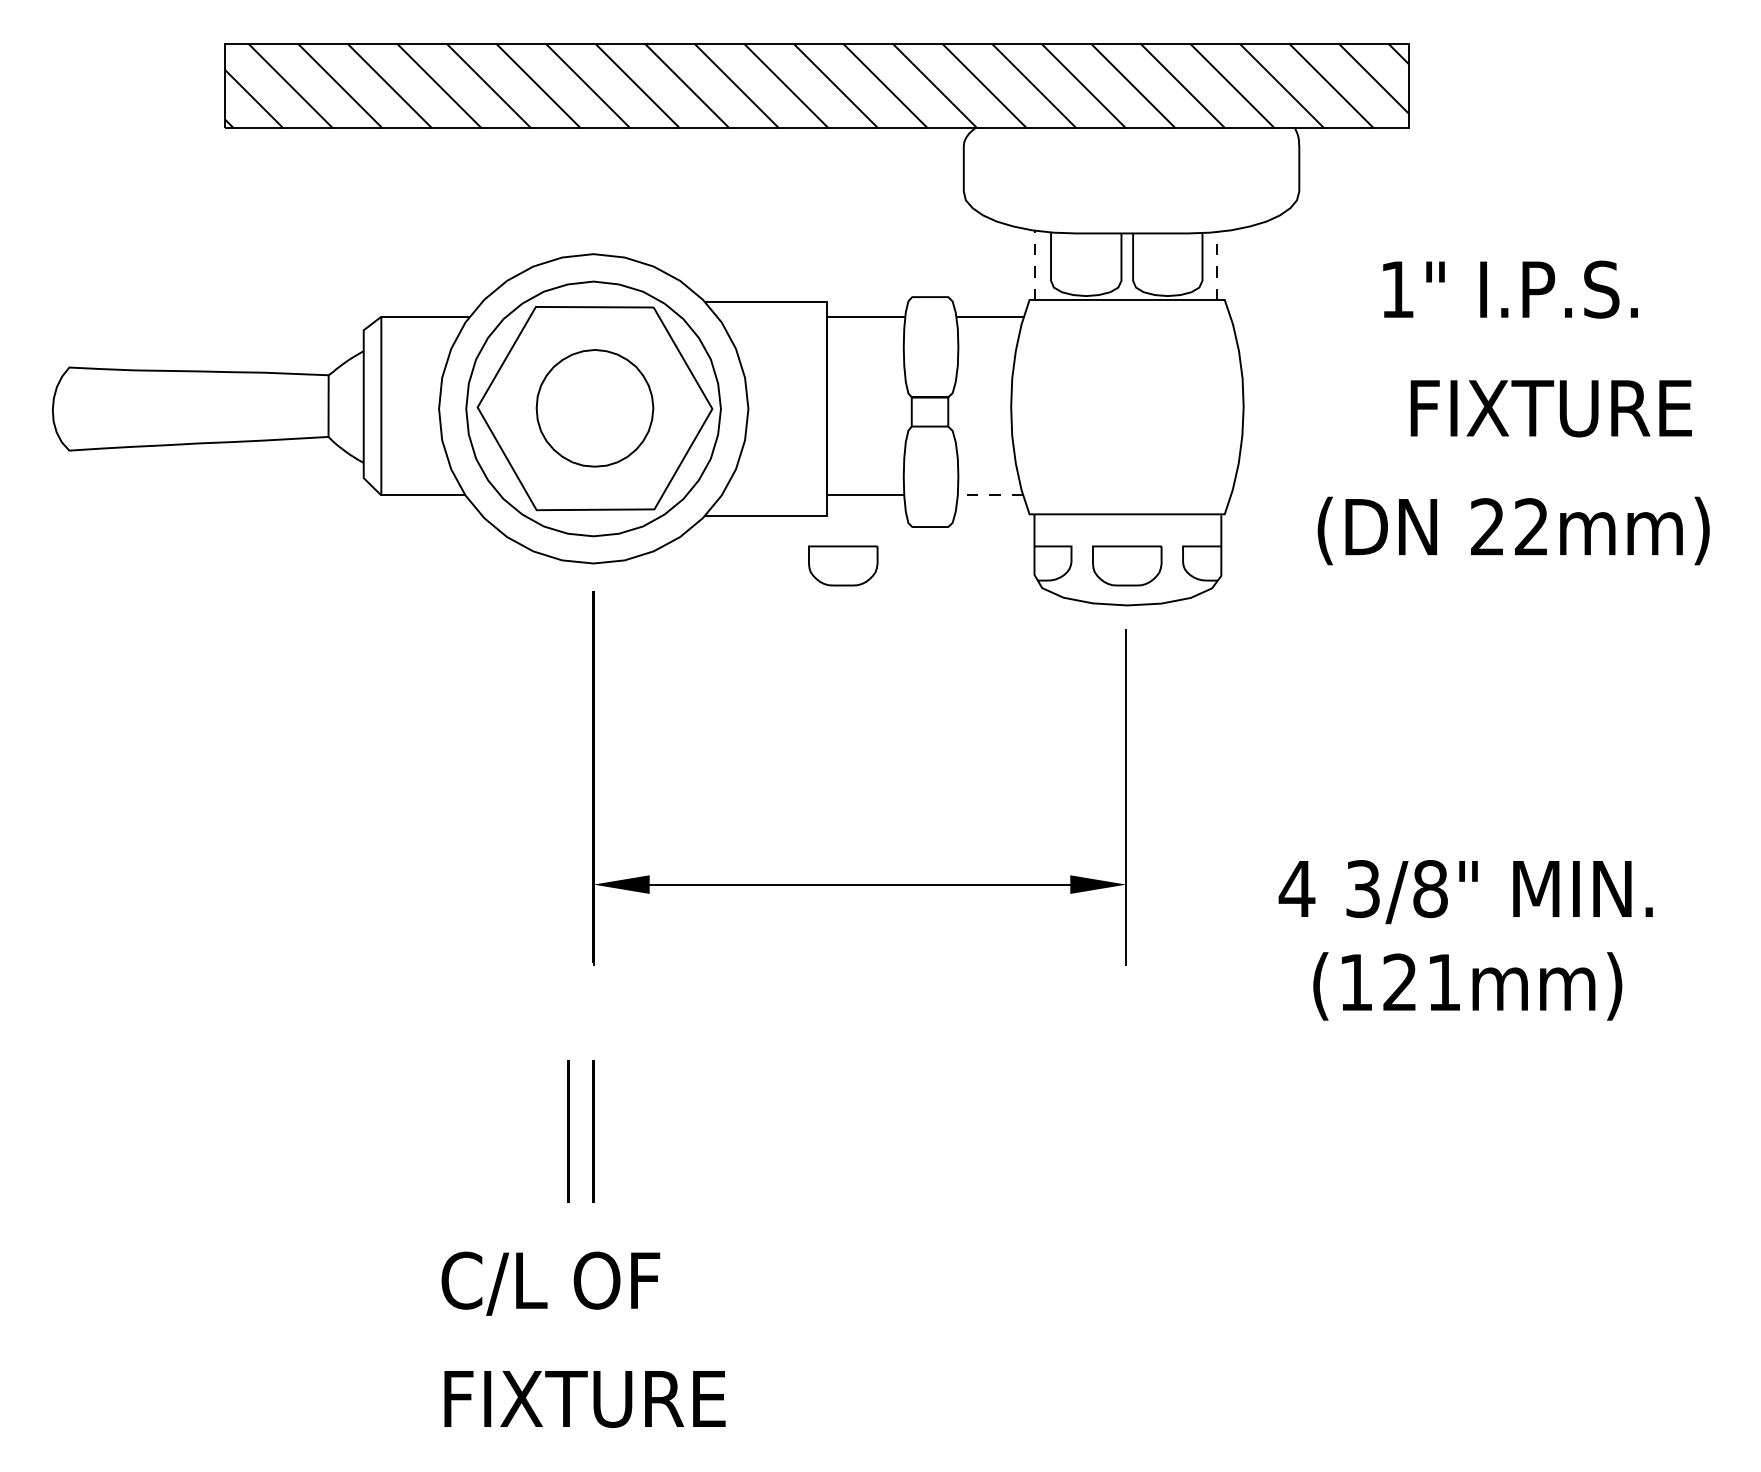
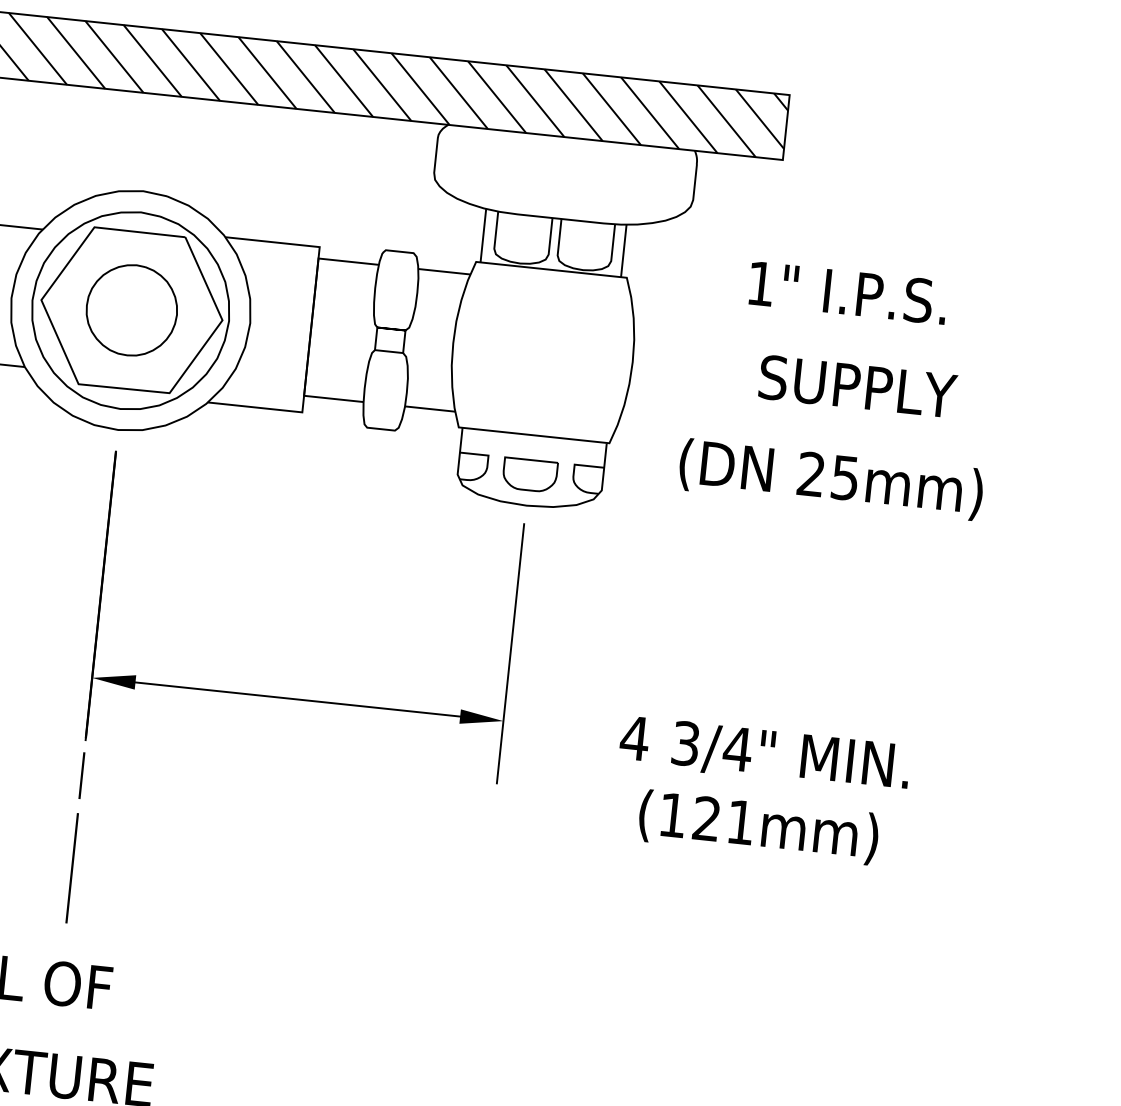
line: (1035, 265) -> (483, 235), dashed -> solid
line: (1217, 265) -> (624, 250), dashed -> solid
text: (1549, 408) -> (868, 387), FIXTURE -> SUPPLY
line: (990, 494) -> (430, 408), dashed -> solid
text: (1531, 527) -> (845, 478), 22mm) -> 25mm)
part: (843, 565) -> (310, 451), removed
text: (1430, 889) -> (737, 749), 3/8" -> 3/4"
line: (593, 1011) -> (81, 775), added
line: (568, 1131) -> (52, 866), removed

